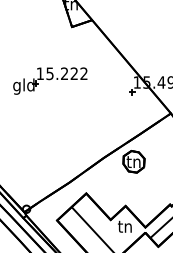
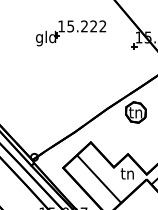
part: (50, 80) -> (71, 32), moved

